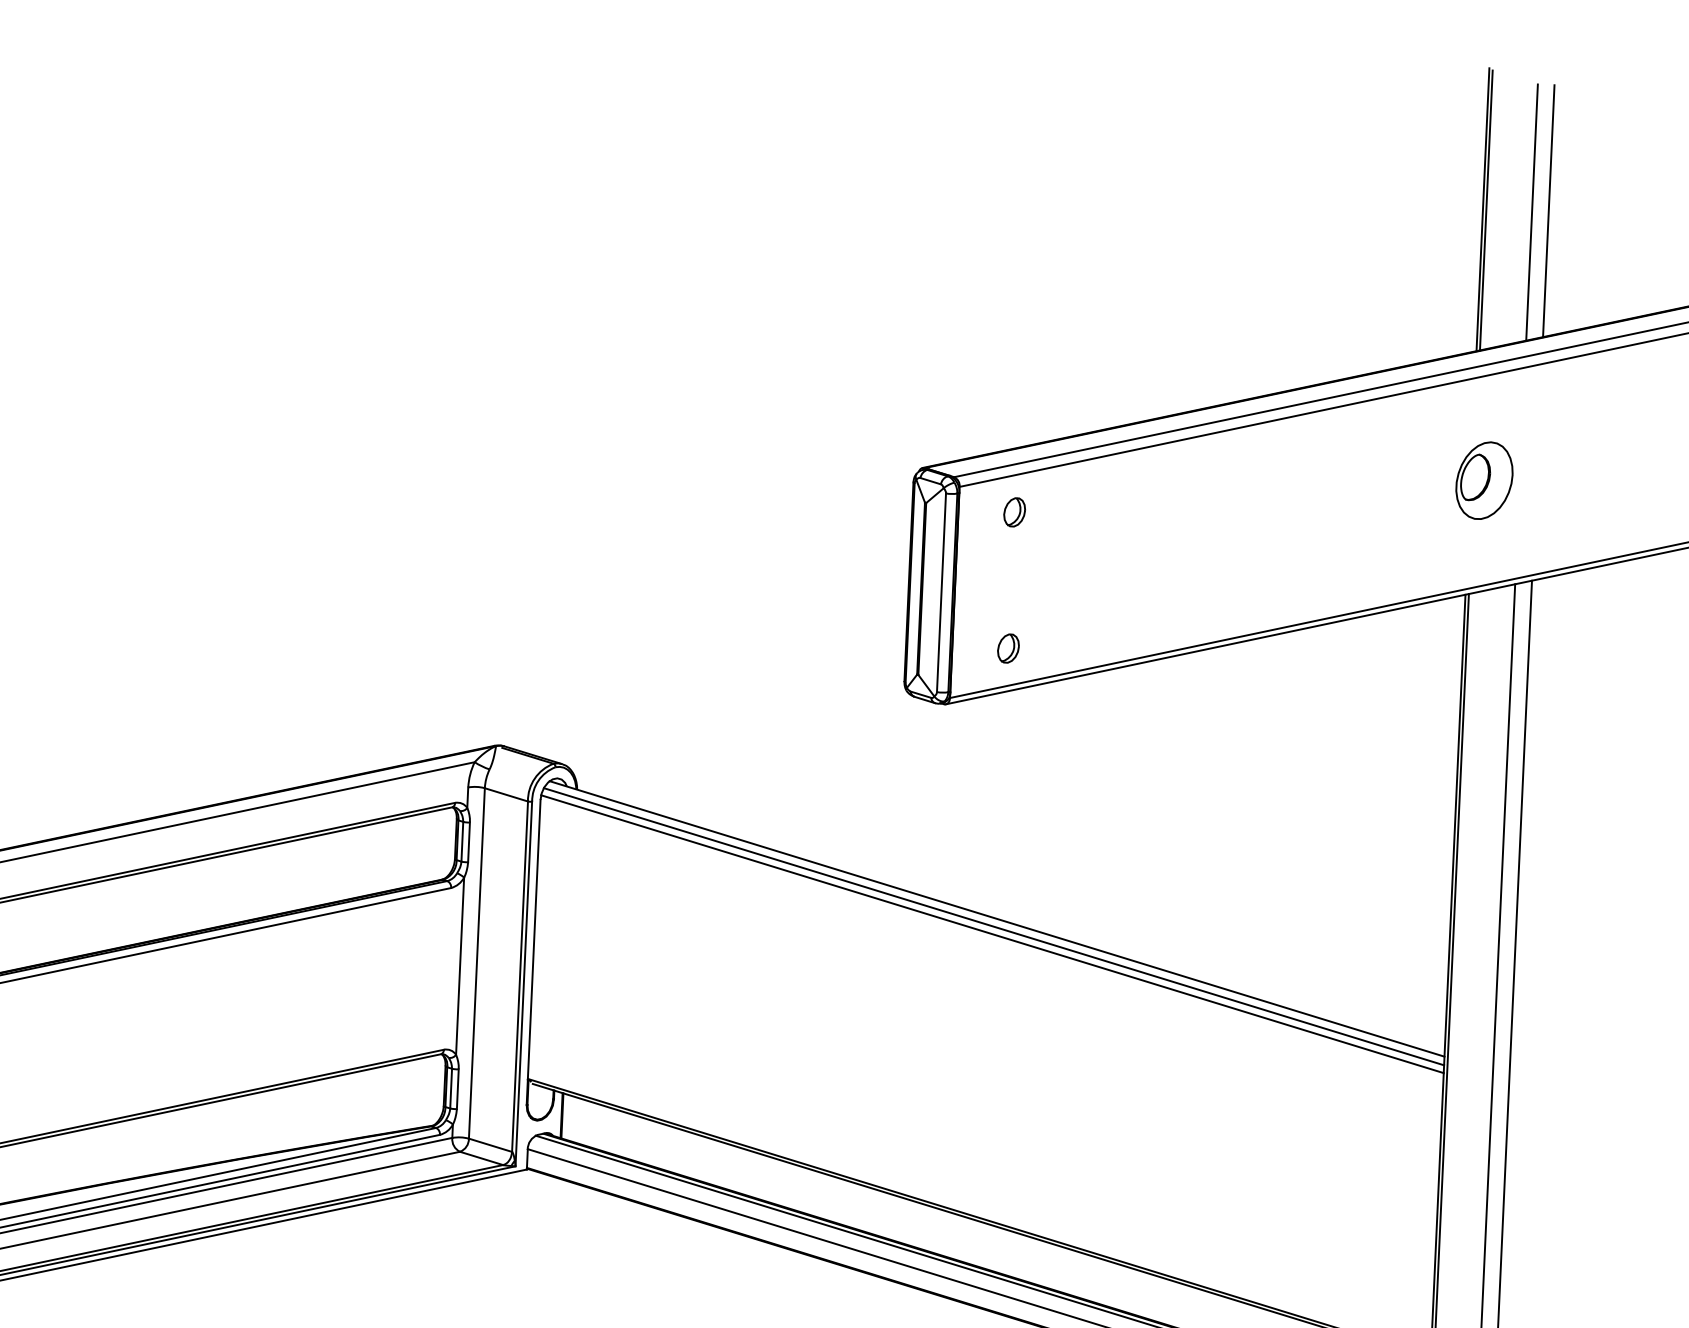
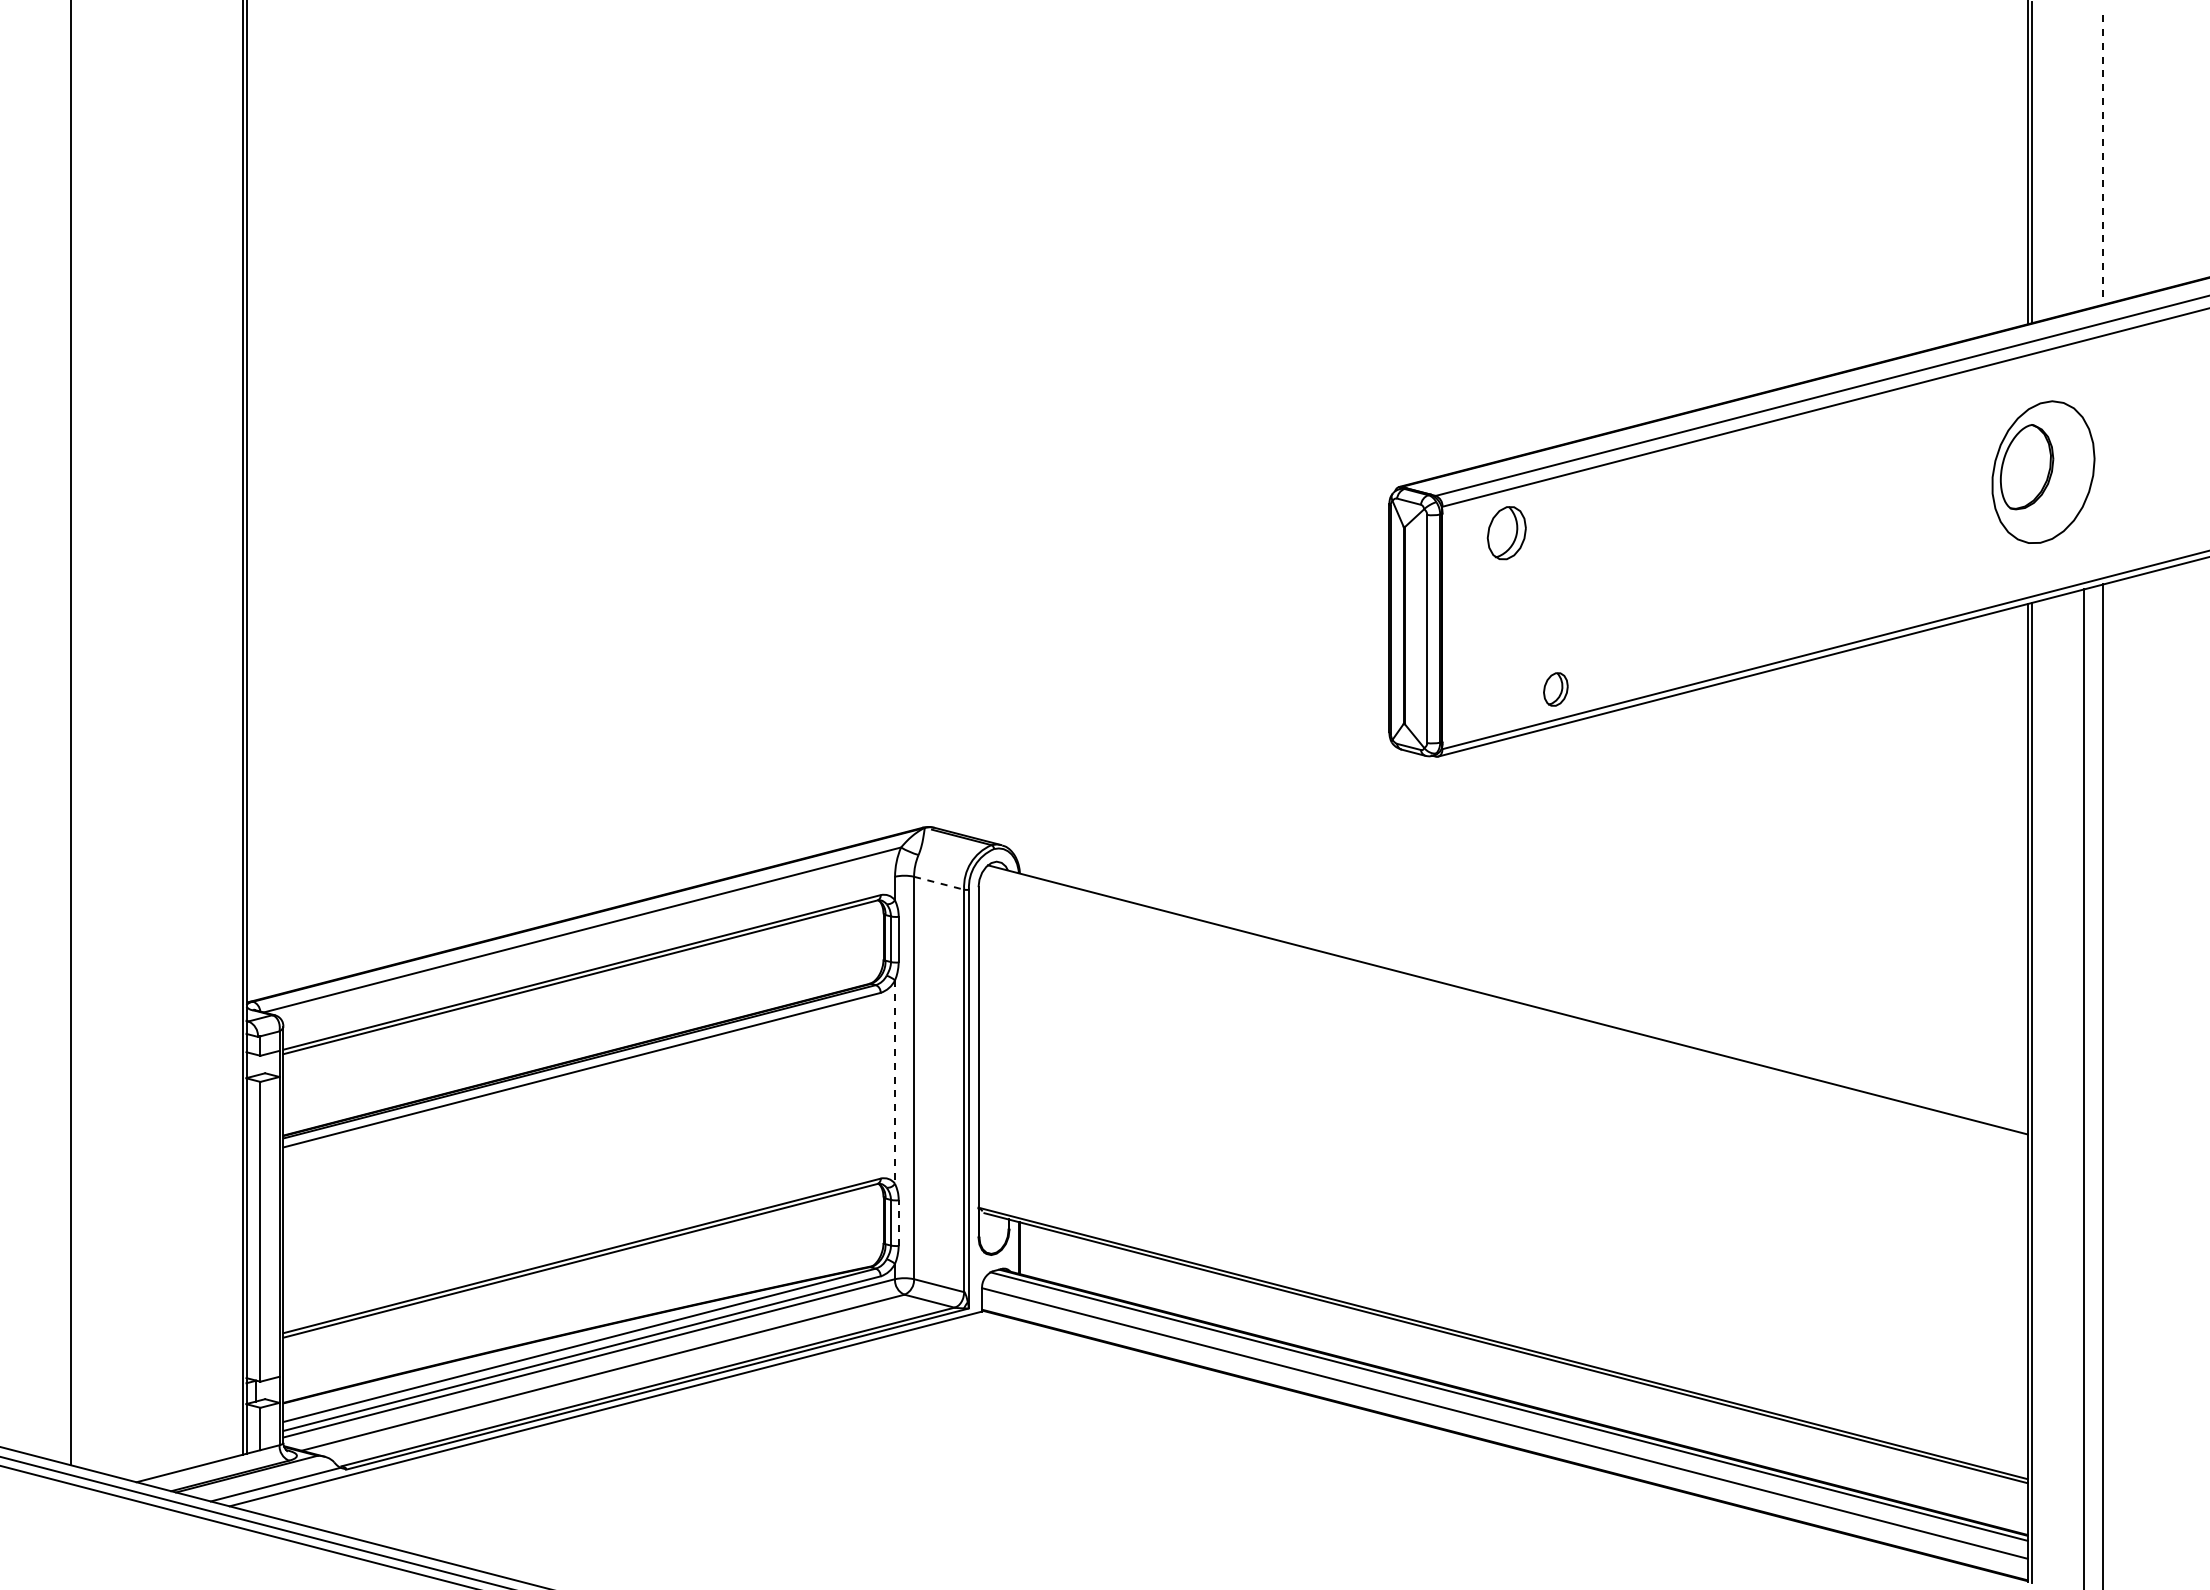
line: (1548, 211) -> (2103, 160), solid -> dashed
line: (1532, 212) -> (2084, 162), removed
part: (1484, 480) -> (2043, 472), size x1.6
part: (1014, 511) -> (1506, 532), size x1.6
part: (1008, 648) -> (1555, 689), moved
line: (506, 795) -> (939, 883), solid -> dashed
line: (993, 926) -> (1504, 1008), removed
line: (991, 934) -> (1502, 1017), removed
line: (459, 966) -> (894, 1082), solid -> dashed
line: (457, 1089) -> (898, 1223), solid -> dashed

